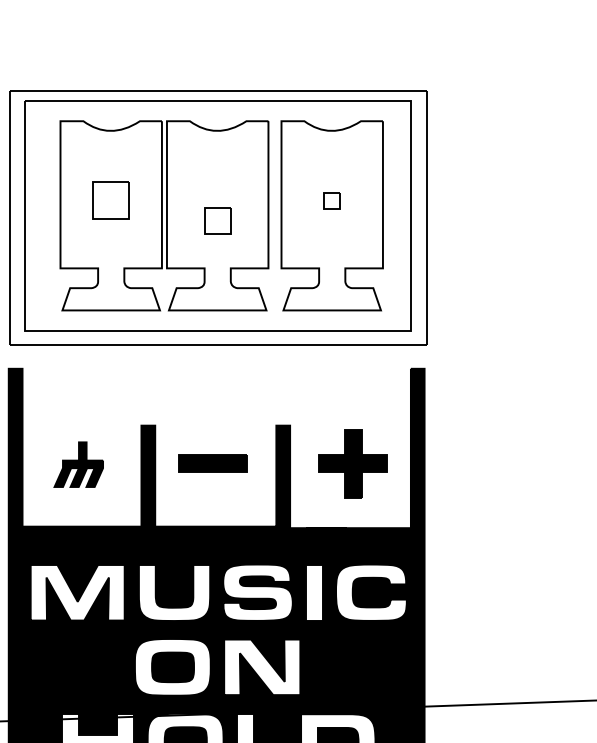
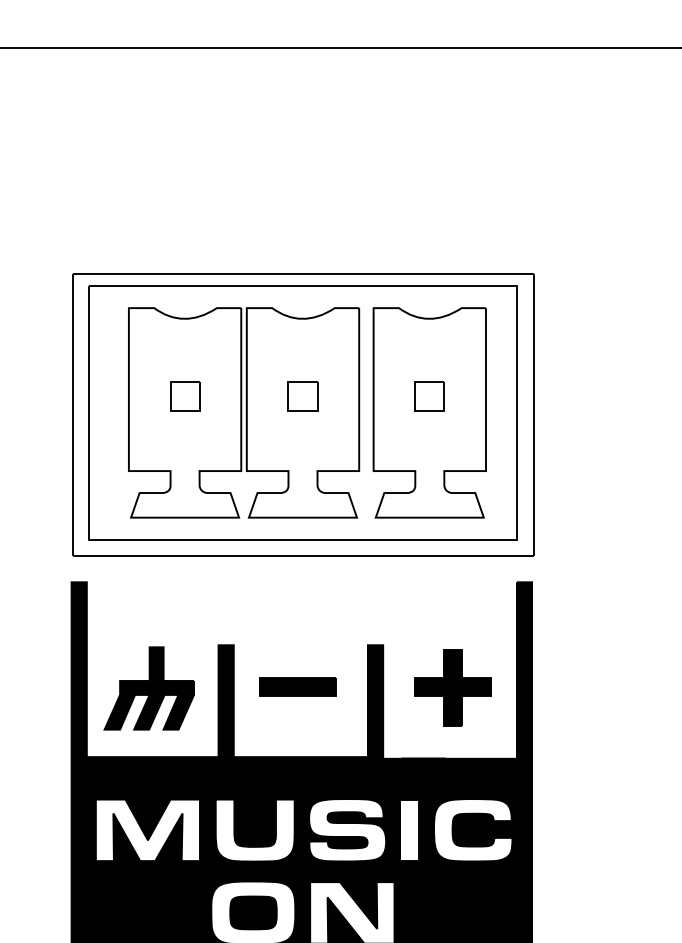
part: (111, 201) -> (185, 396), size x0.71
part: (331, 201) -> (429, 396), size x1.67
part: (217, 220) -> (302, 396), moved
part: (78, 464) -> (148, 688), size x1.67

